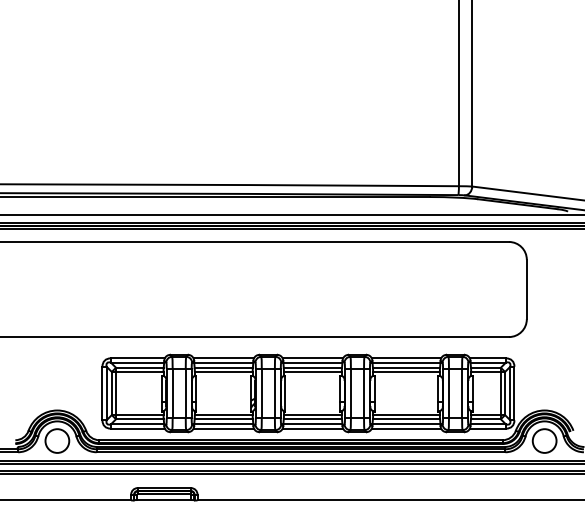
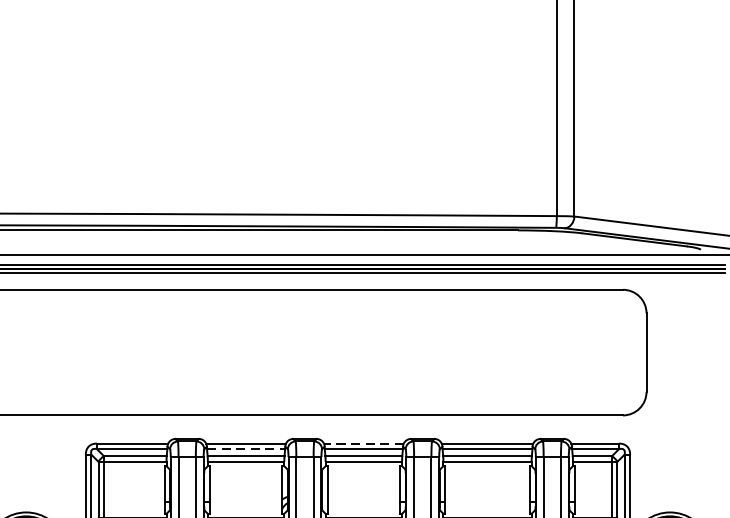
line: (312, 358) -> (363, 443), solid -> dashed
line: (223, 362) -> (245, 449), solid -> dashed

